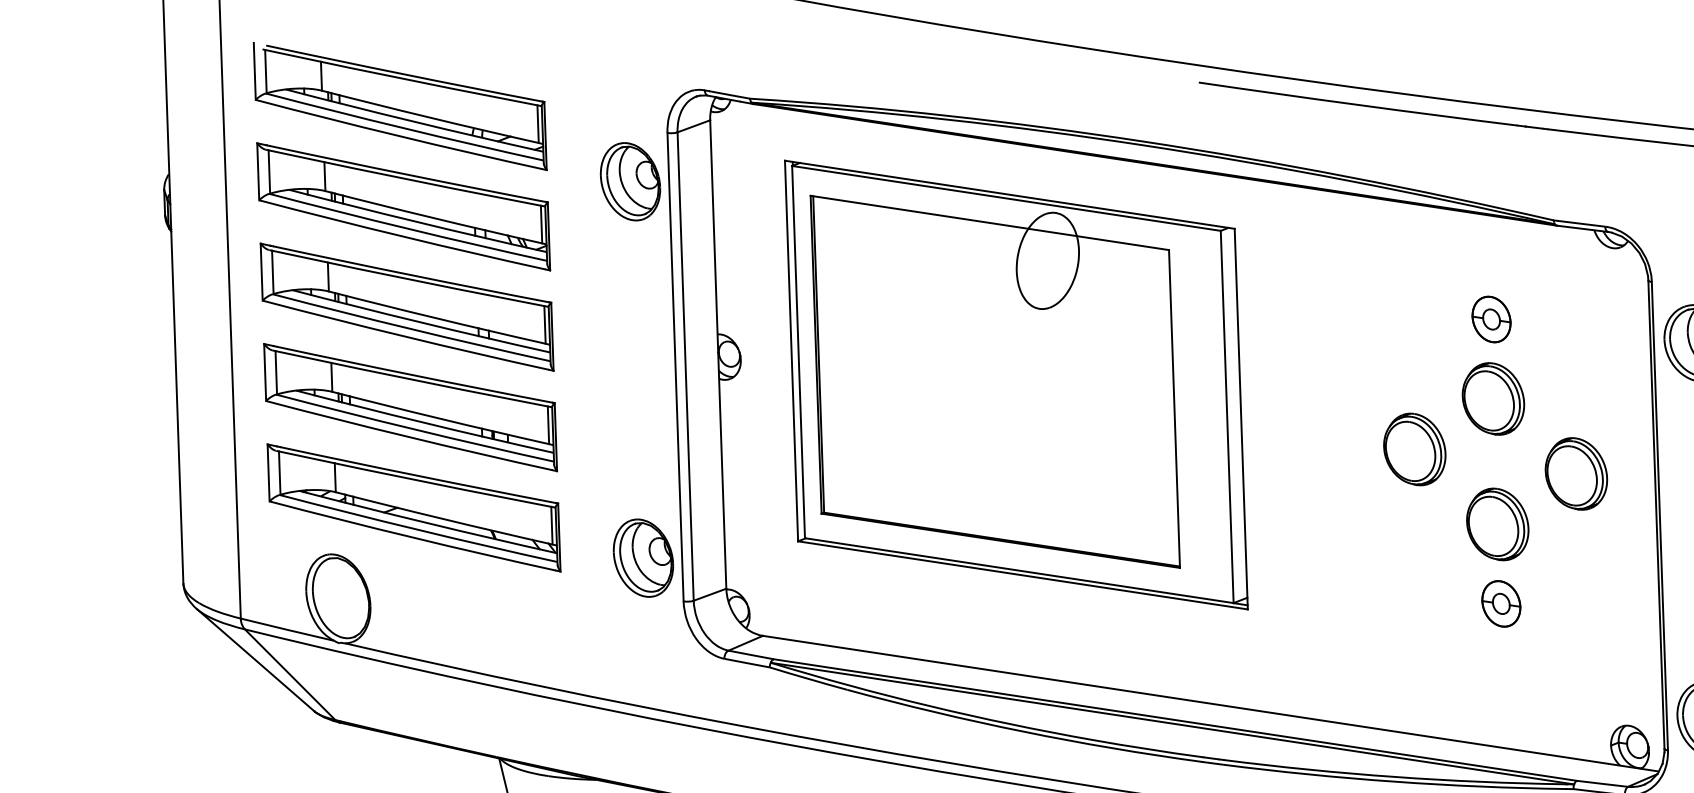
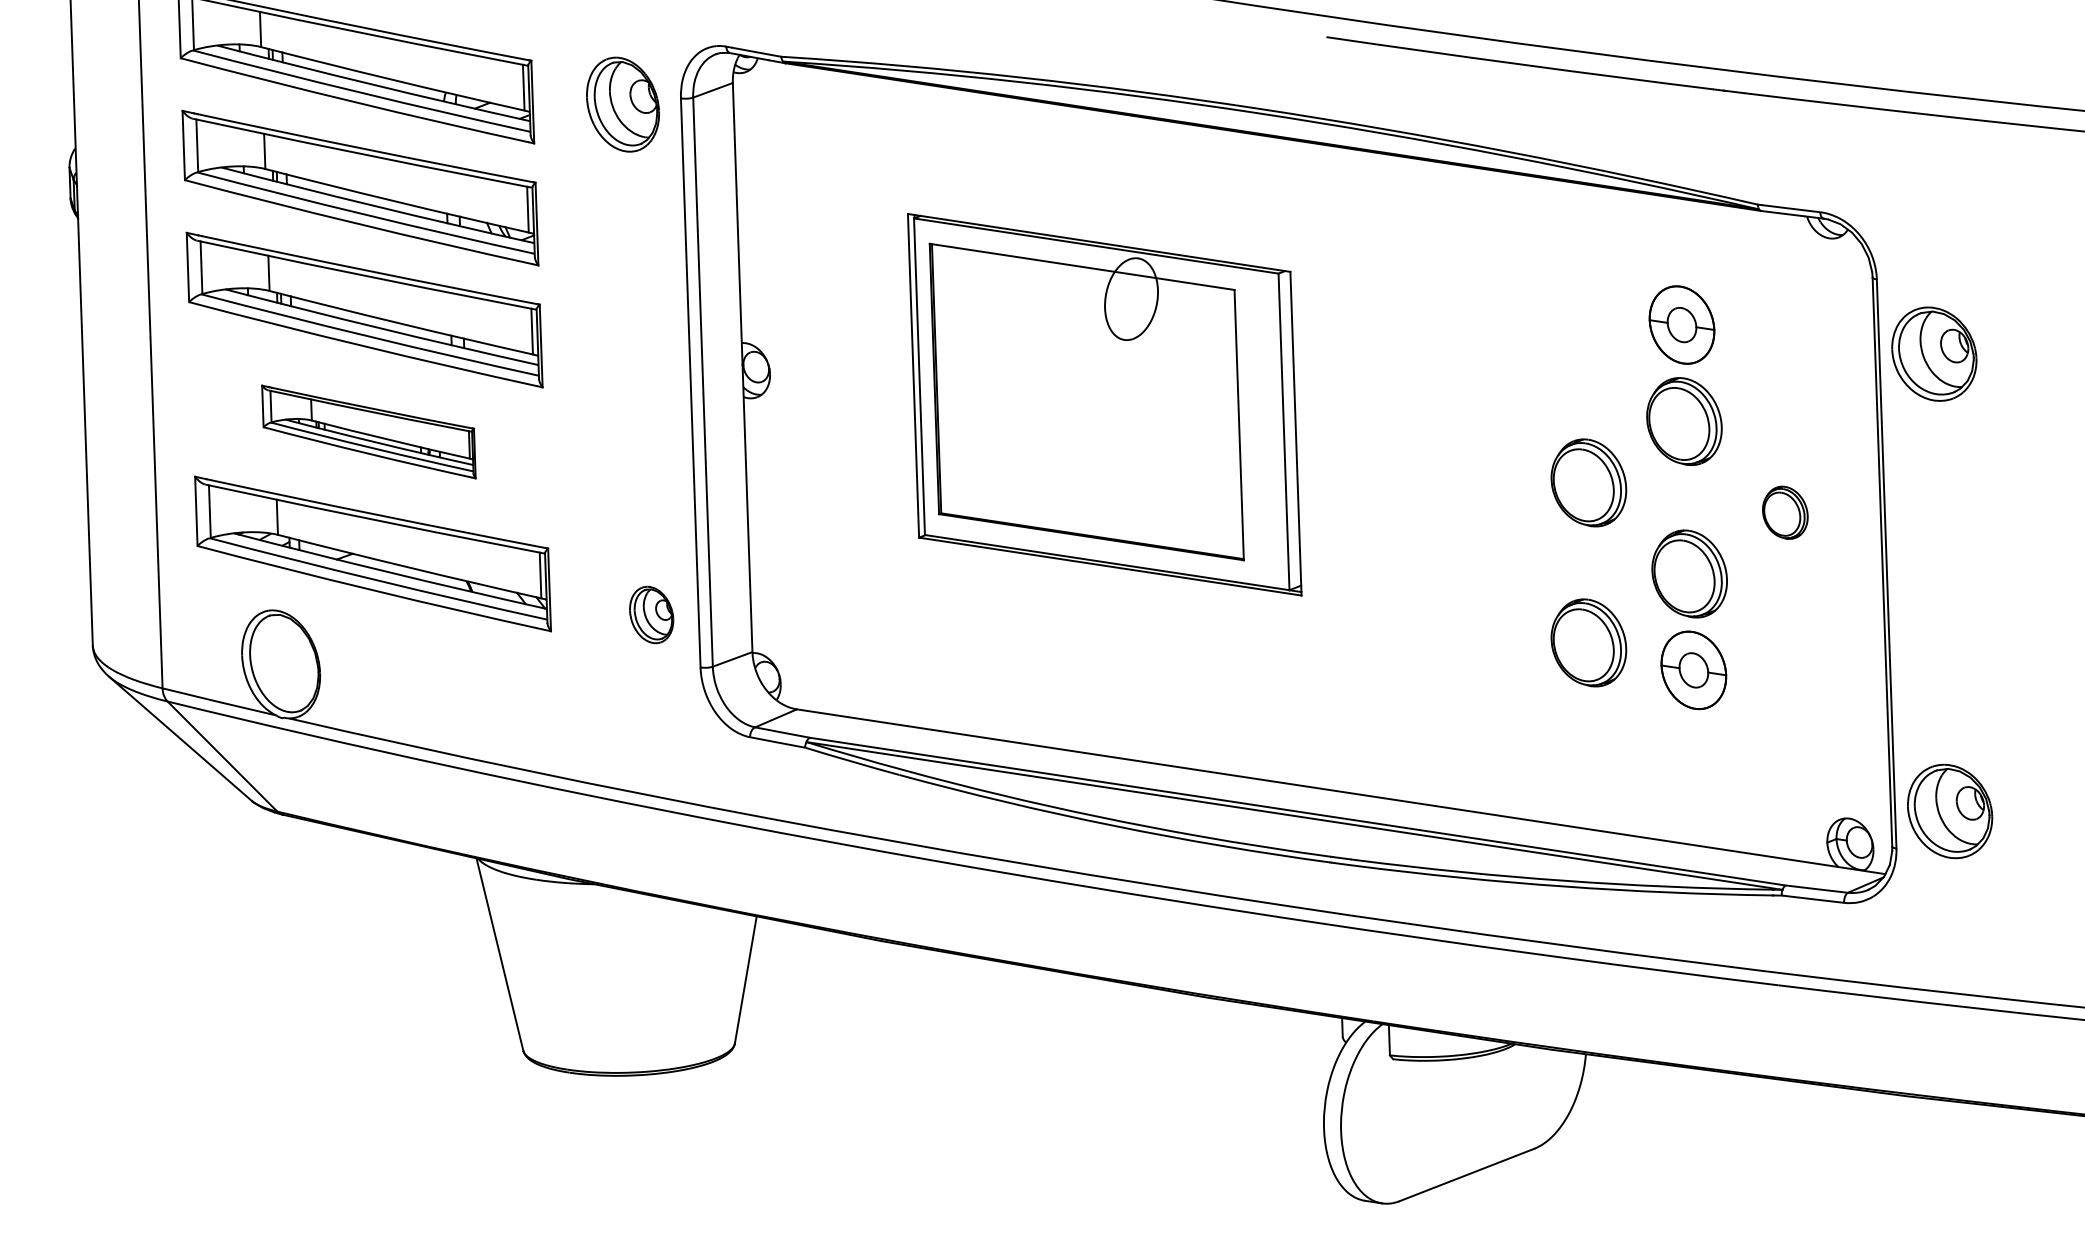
part: (630, 181) -> (622, 104), moved
part: (1491, 319) -> (1682, 324), size x1.4
part: (1016, 384) -> (1104, 404), size x0.7
part: (410, 407) -> (368, 431), size x0.6
part: (1576, 473) -> (1785, 512), size x0.6
part: (643, 557) -> (651, 614), size x0.6
part: (1414, 580) -> (1588, 642), added
part: (1501, 603) -> (1694, 670), size x1.4

